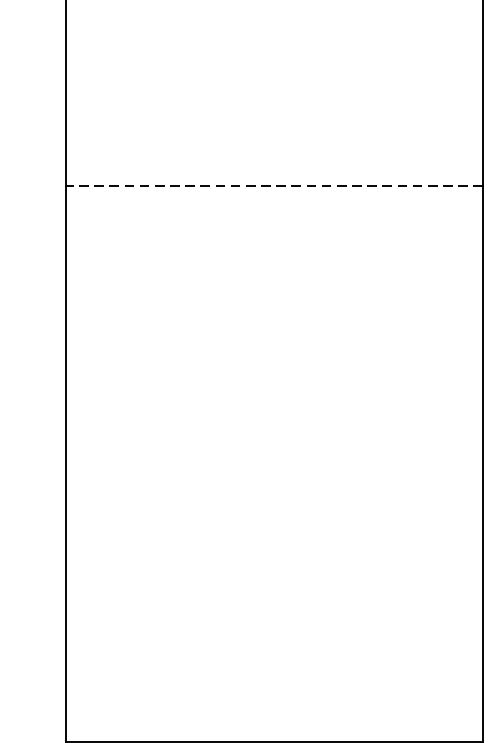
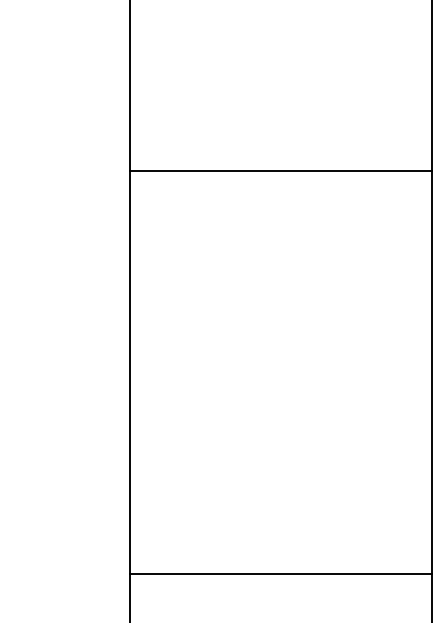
line: (273, 186) -> (280, 171), dashed -> solid

